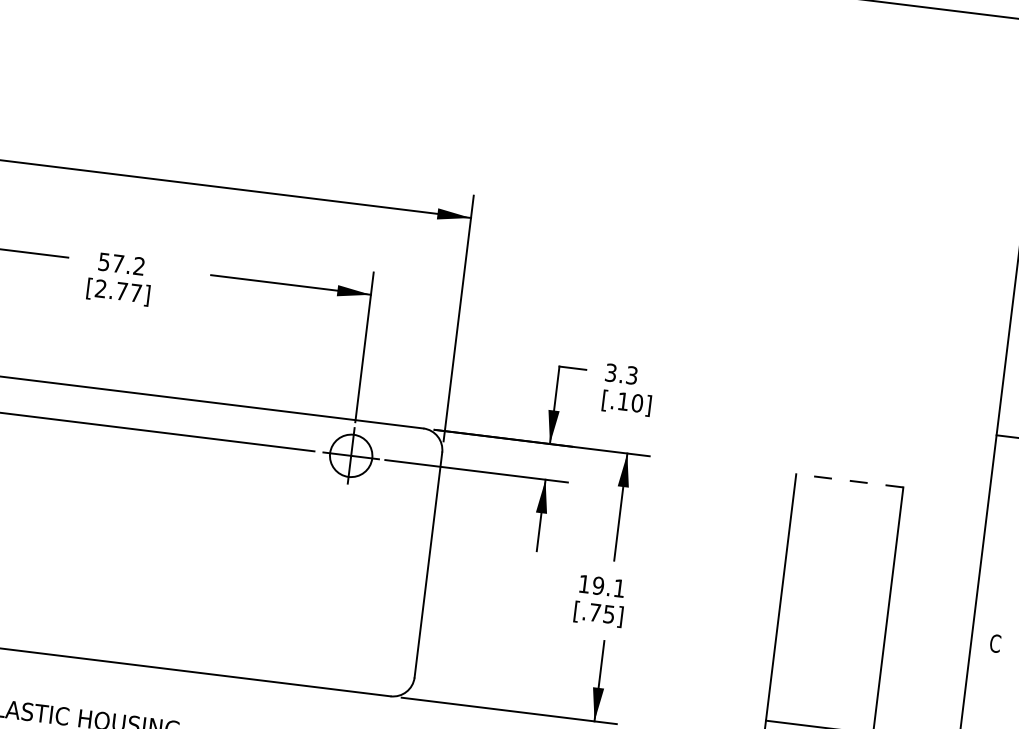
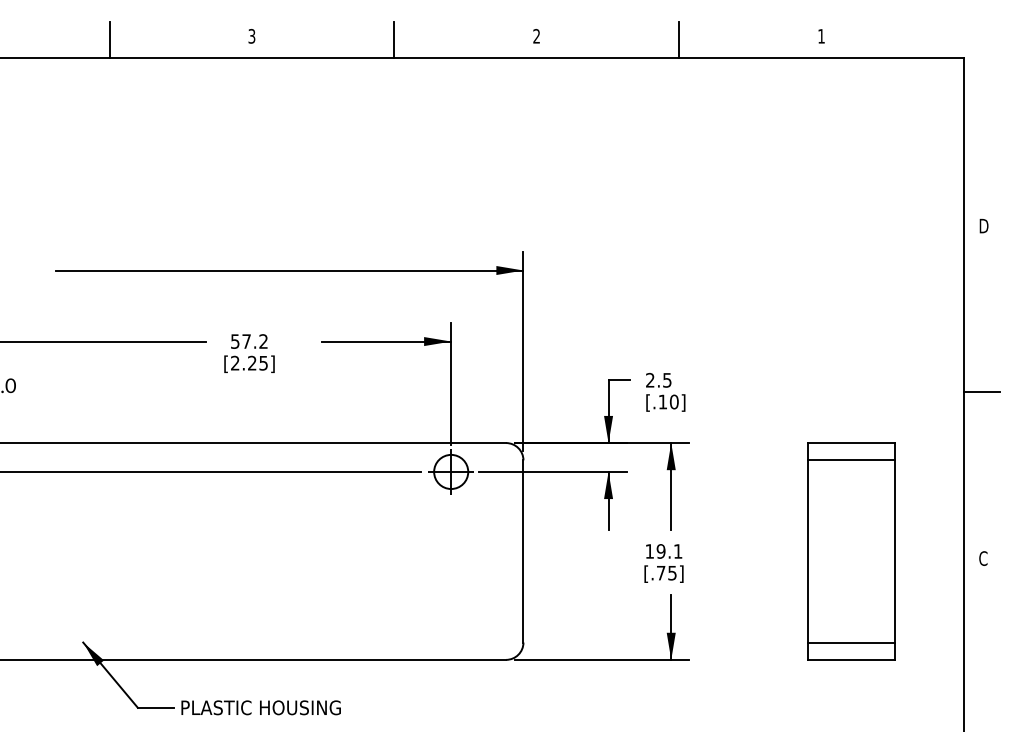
text: (128, 291) -> (257, 362), [2.77] -> [2.25]
text: (621, 373) -> (658, 379), 3.3 -> 2.5
line: (848, 481) -> (850, 443), dashed -> solid
line: (846, 502) -> (850, 460), added

